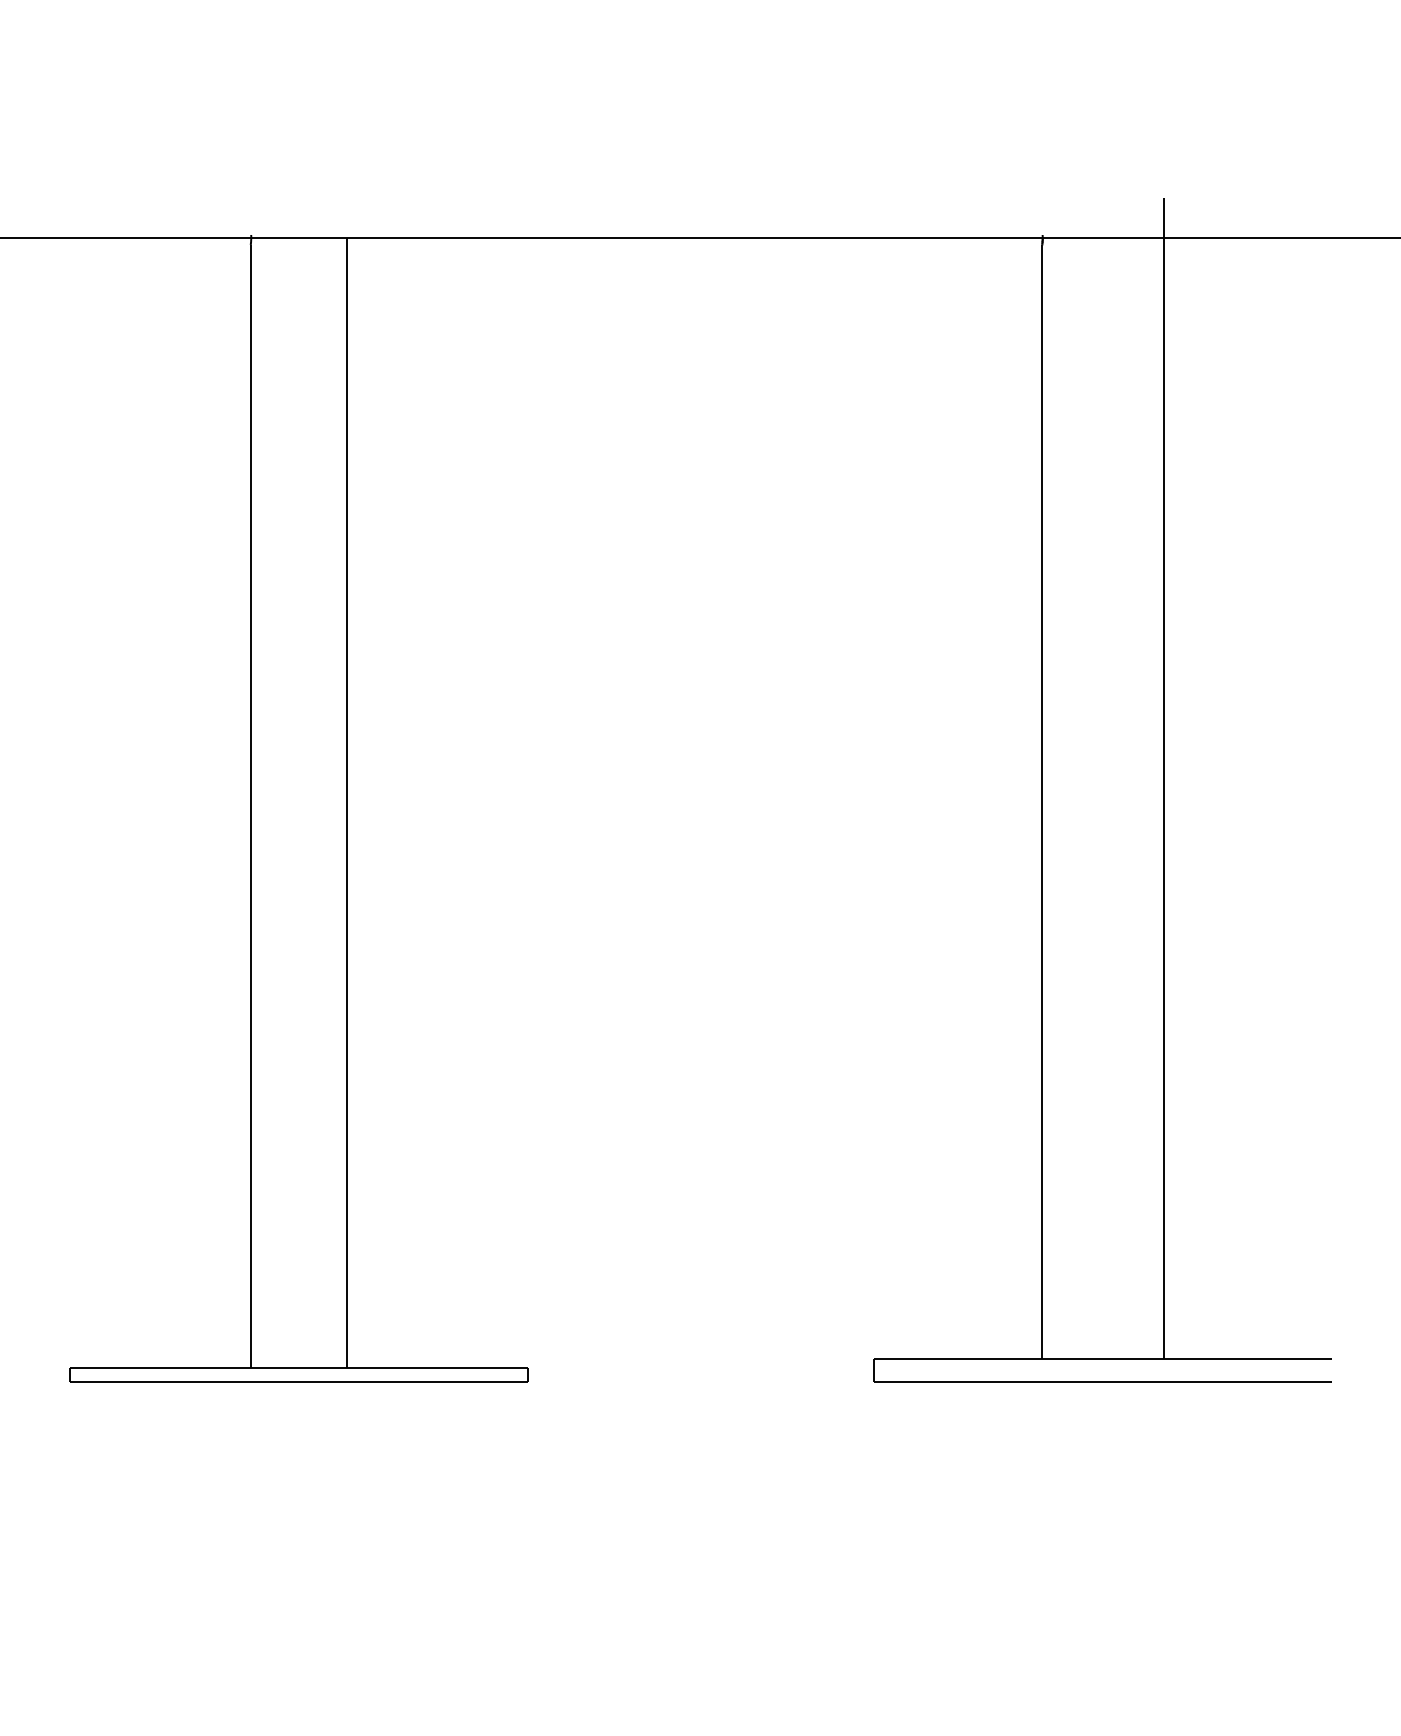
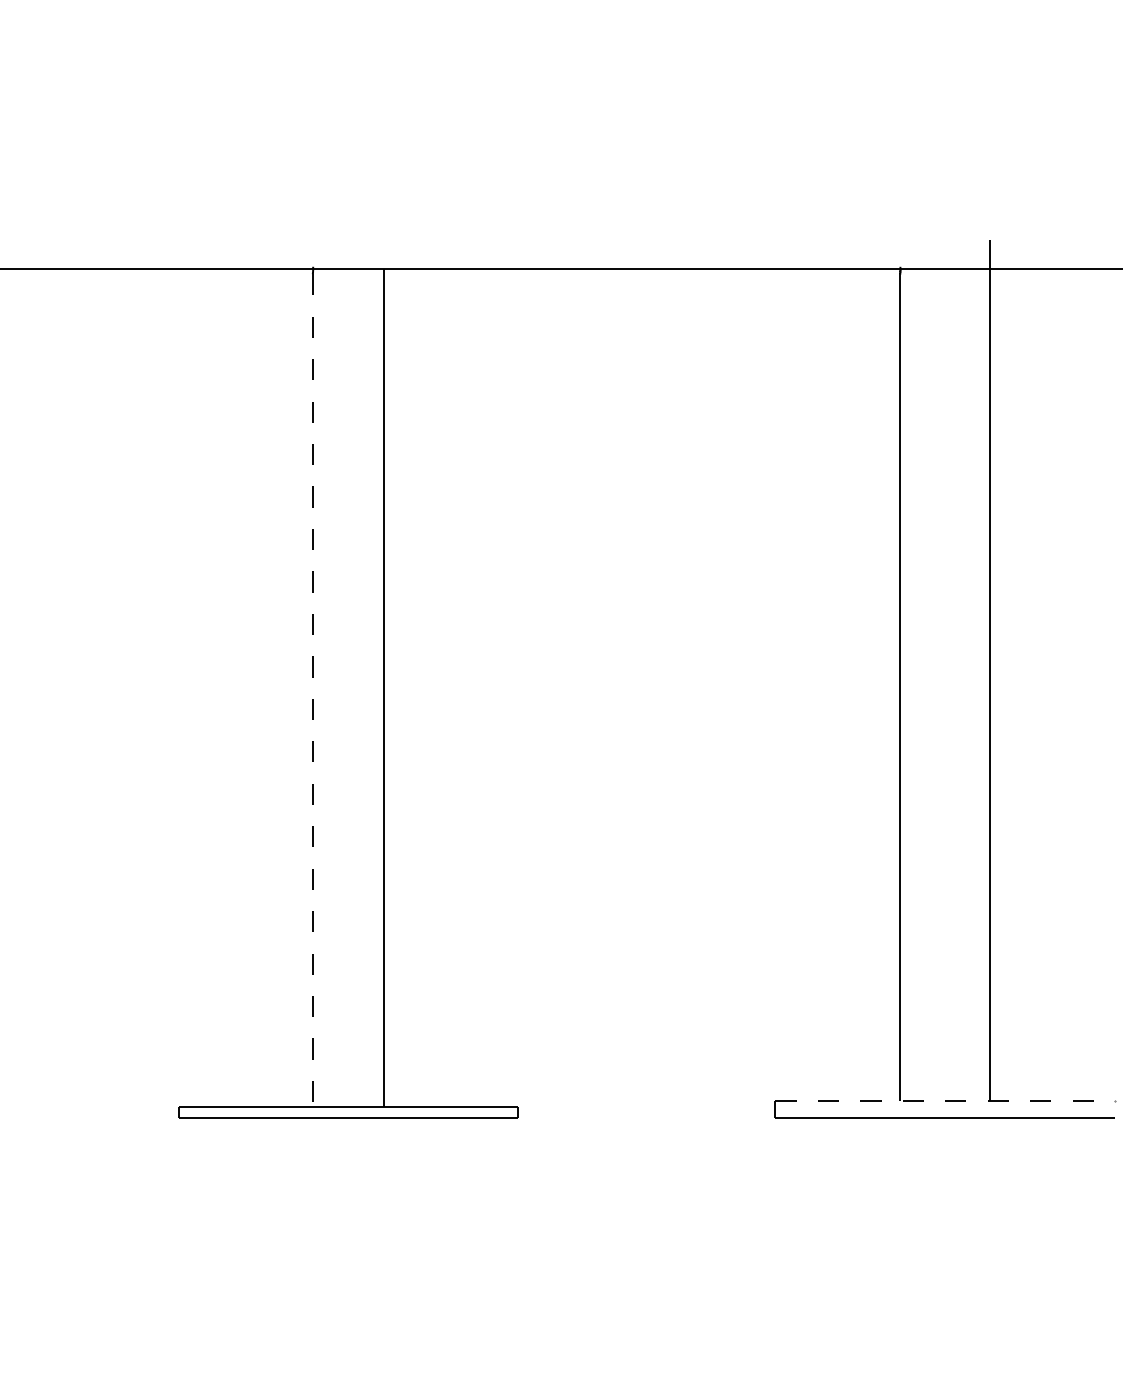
line: (250, 805) -> (312, 690), solid -> dashed
line: (1103, 1359) -> (945, 1101), solid -> dashed

